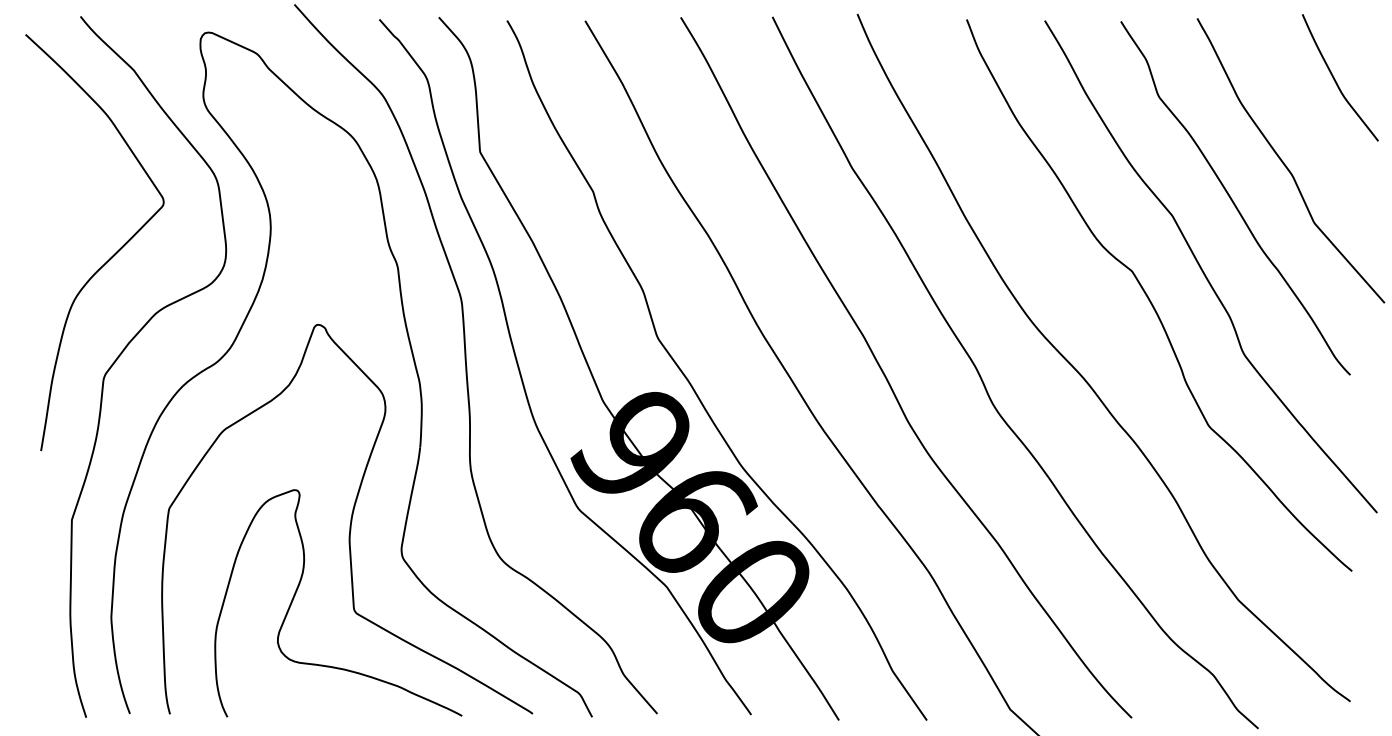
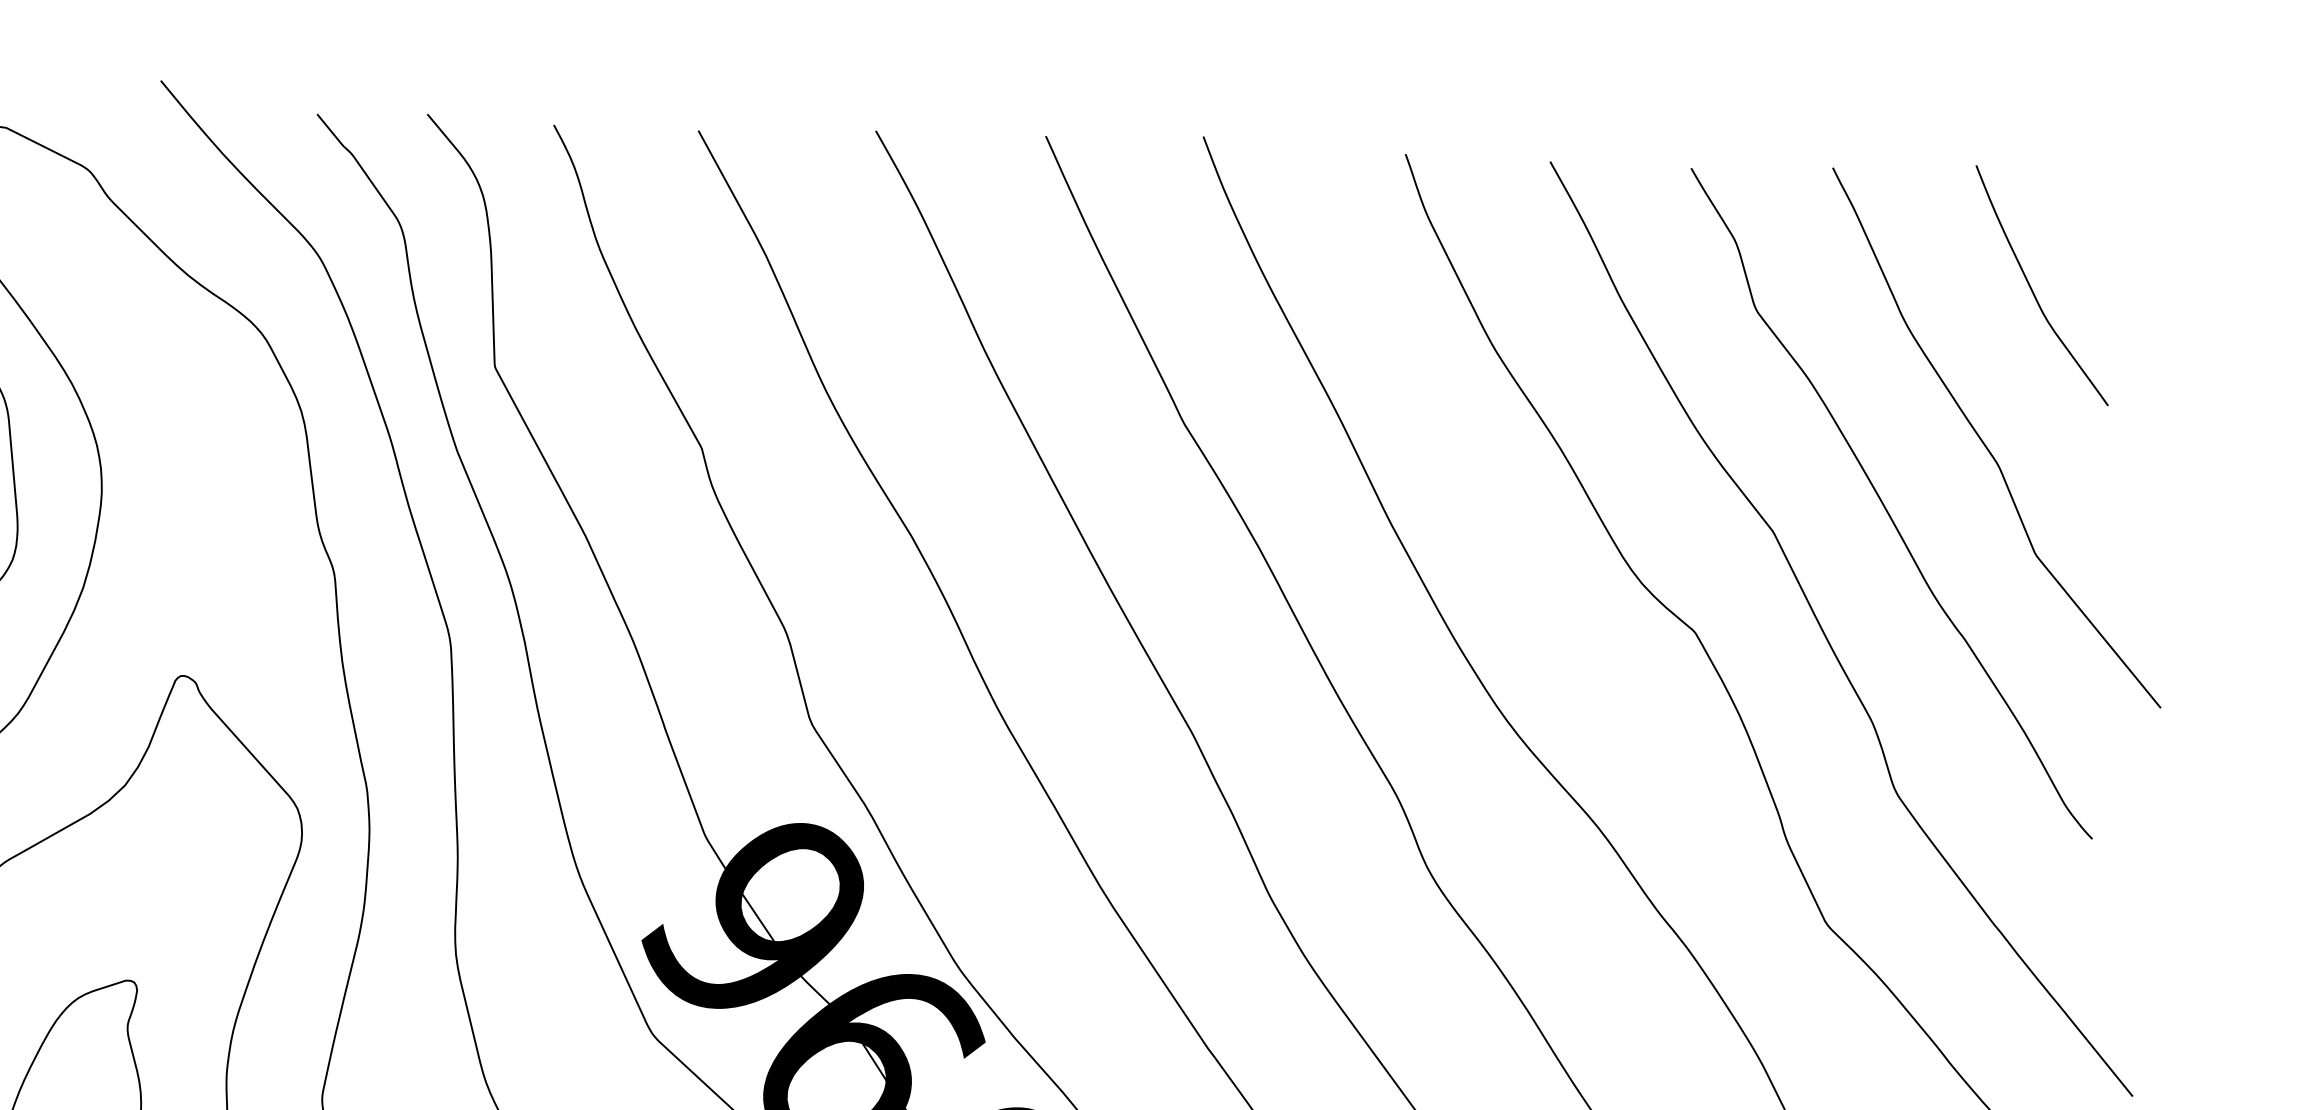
curve: (1335, 79) -> (2032, 288), moved

